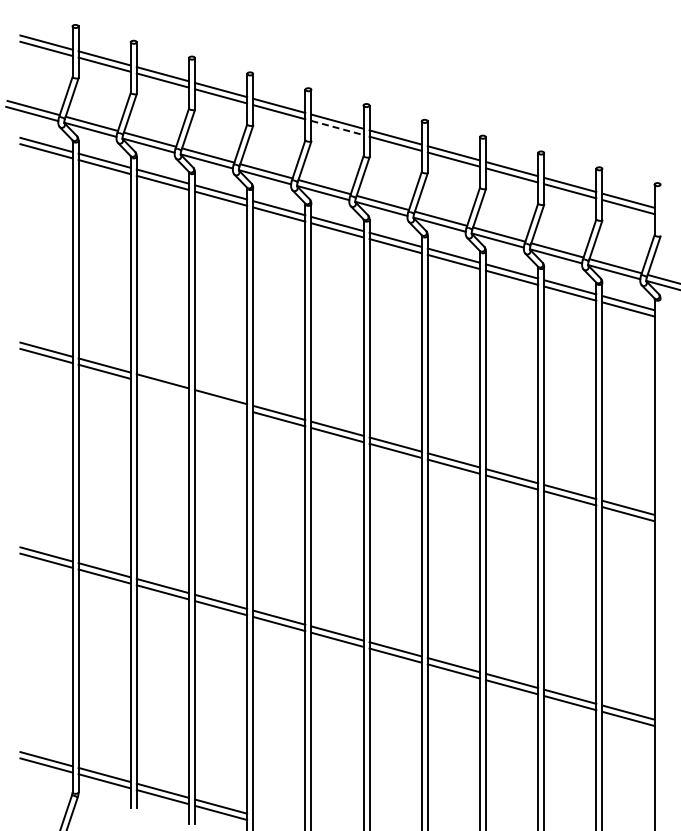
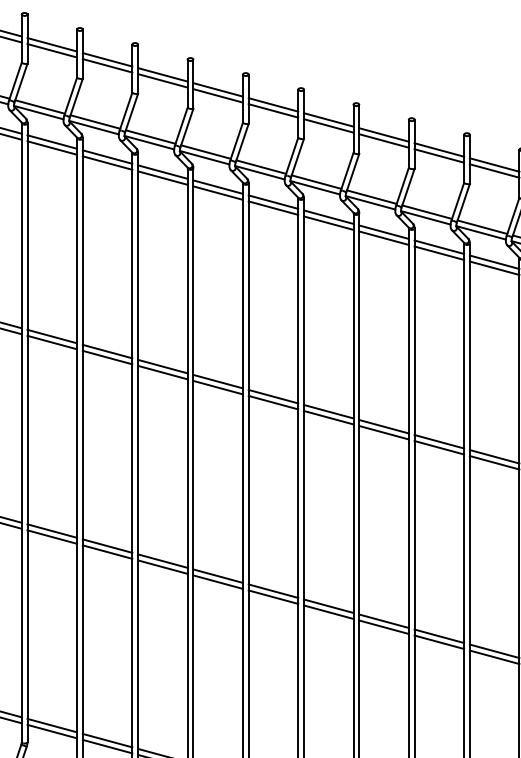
line: (337, 127) -> (273, 110), dashed -> solid
line: (162, 387) -> (107, 357), added
line: (221, 403) -> (163, 372), added

